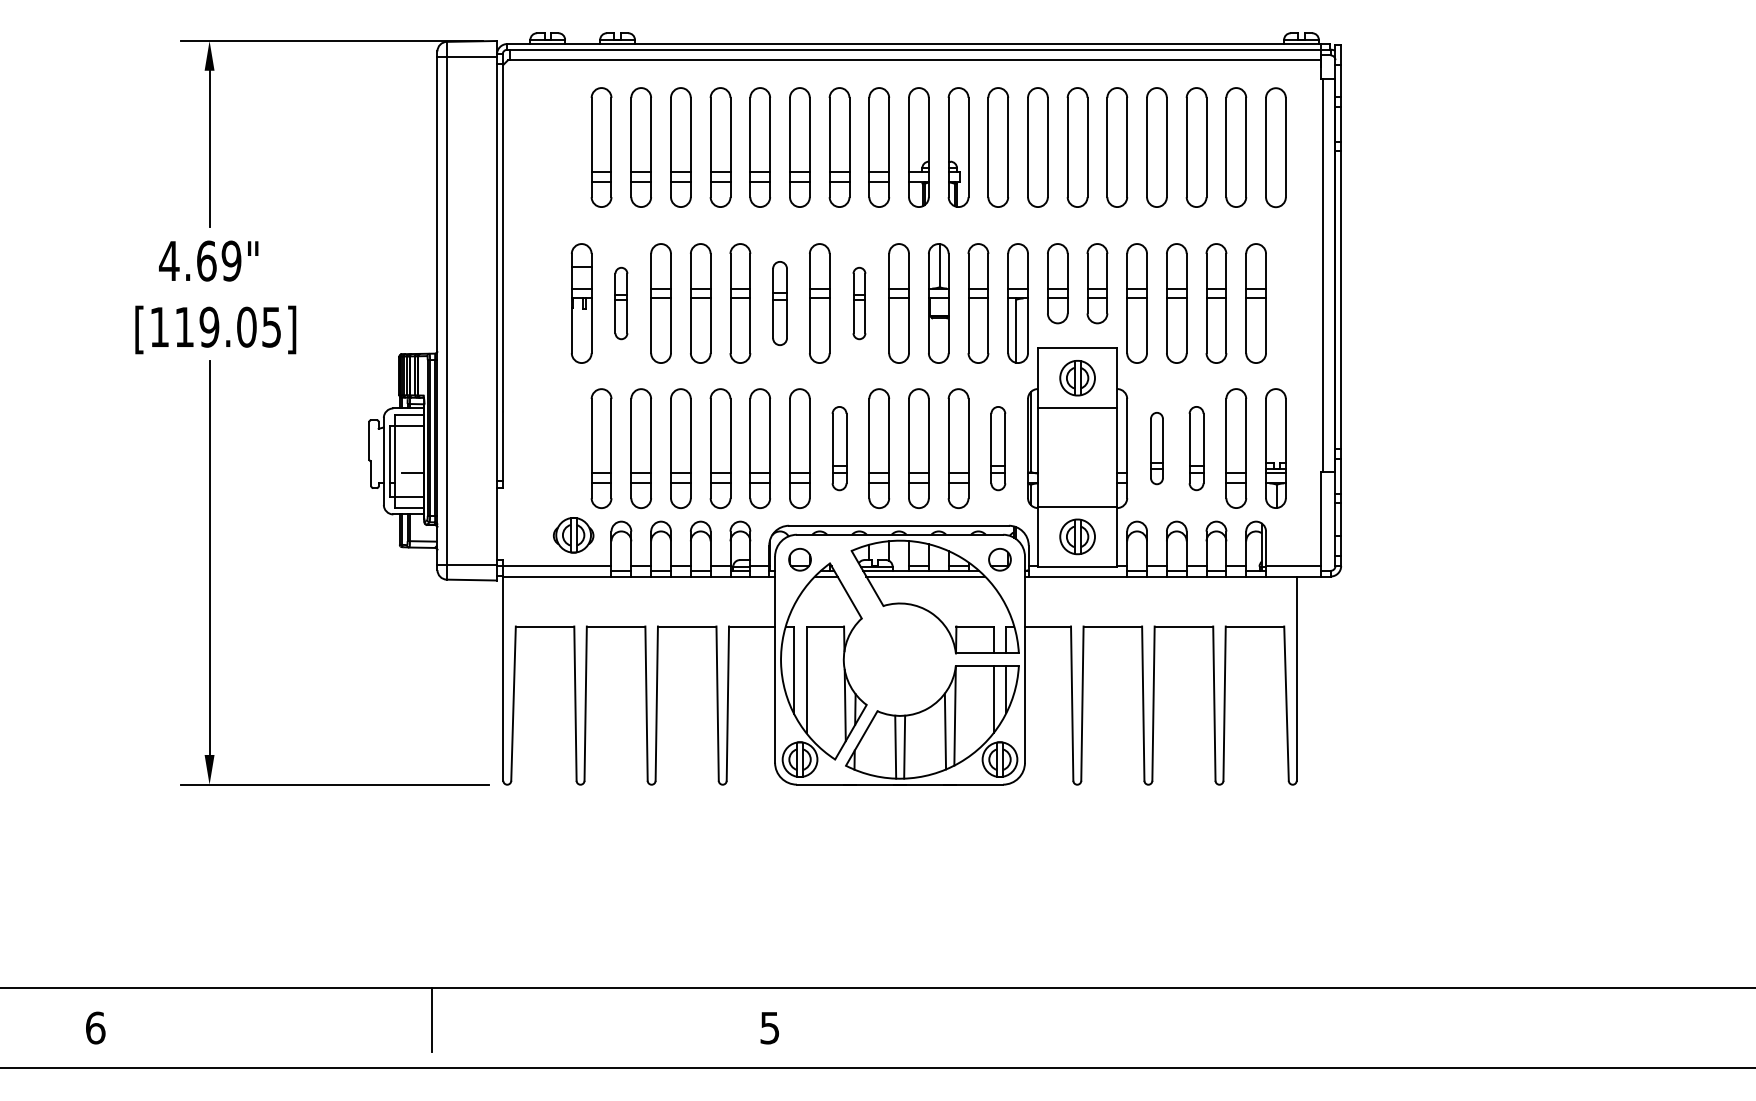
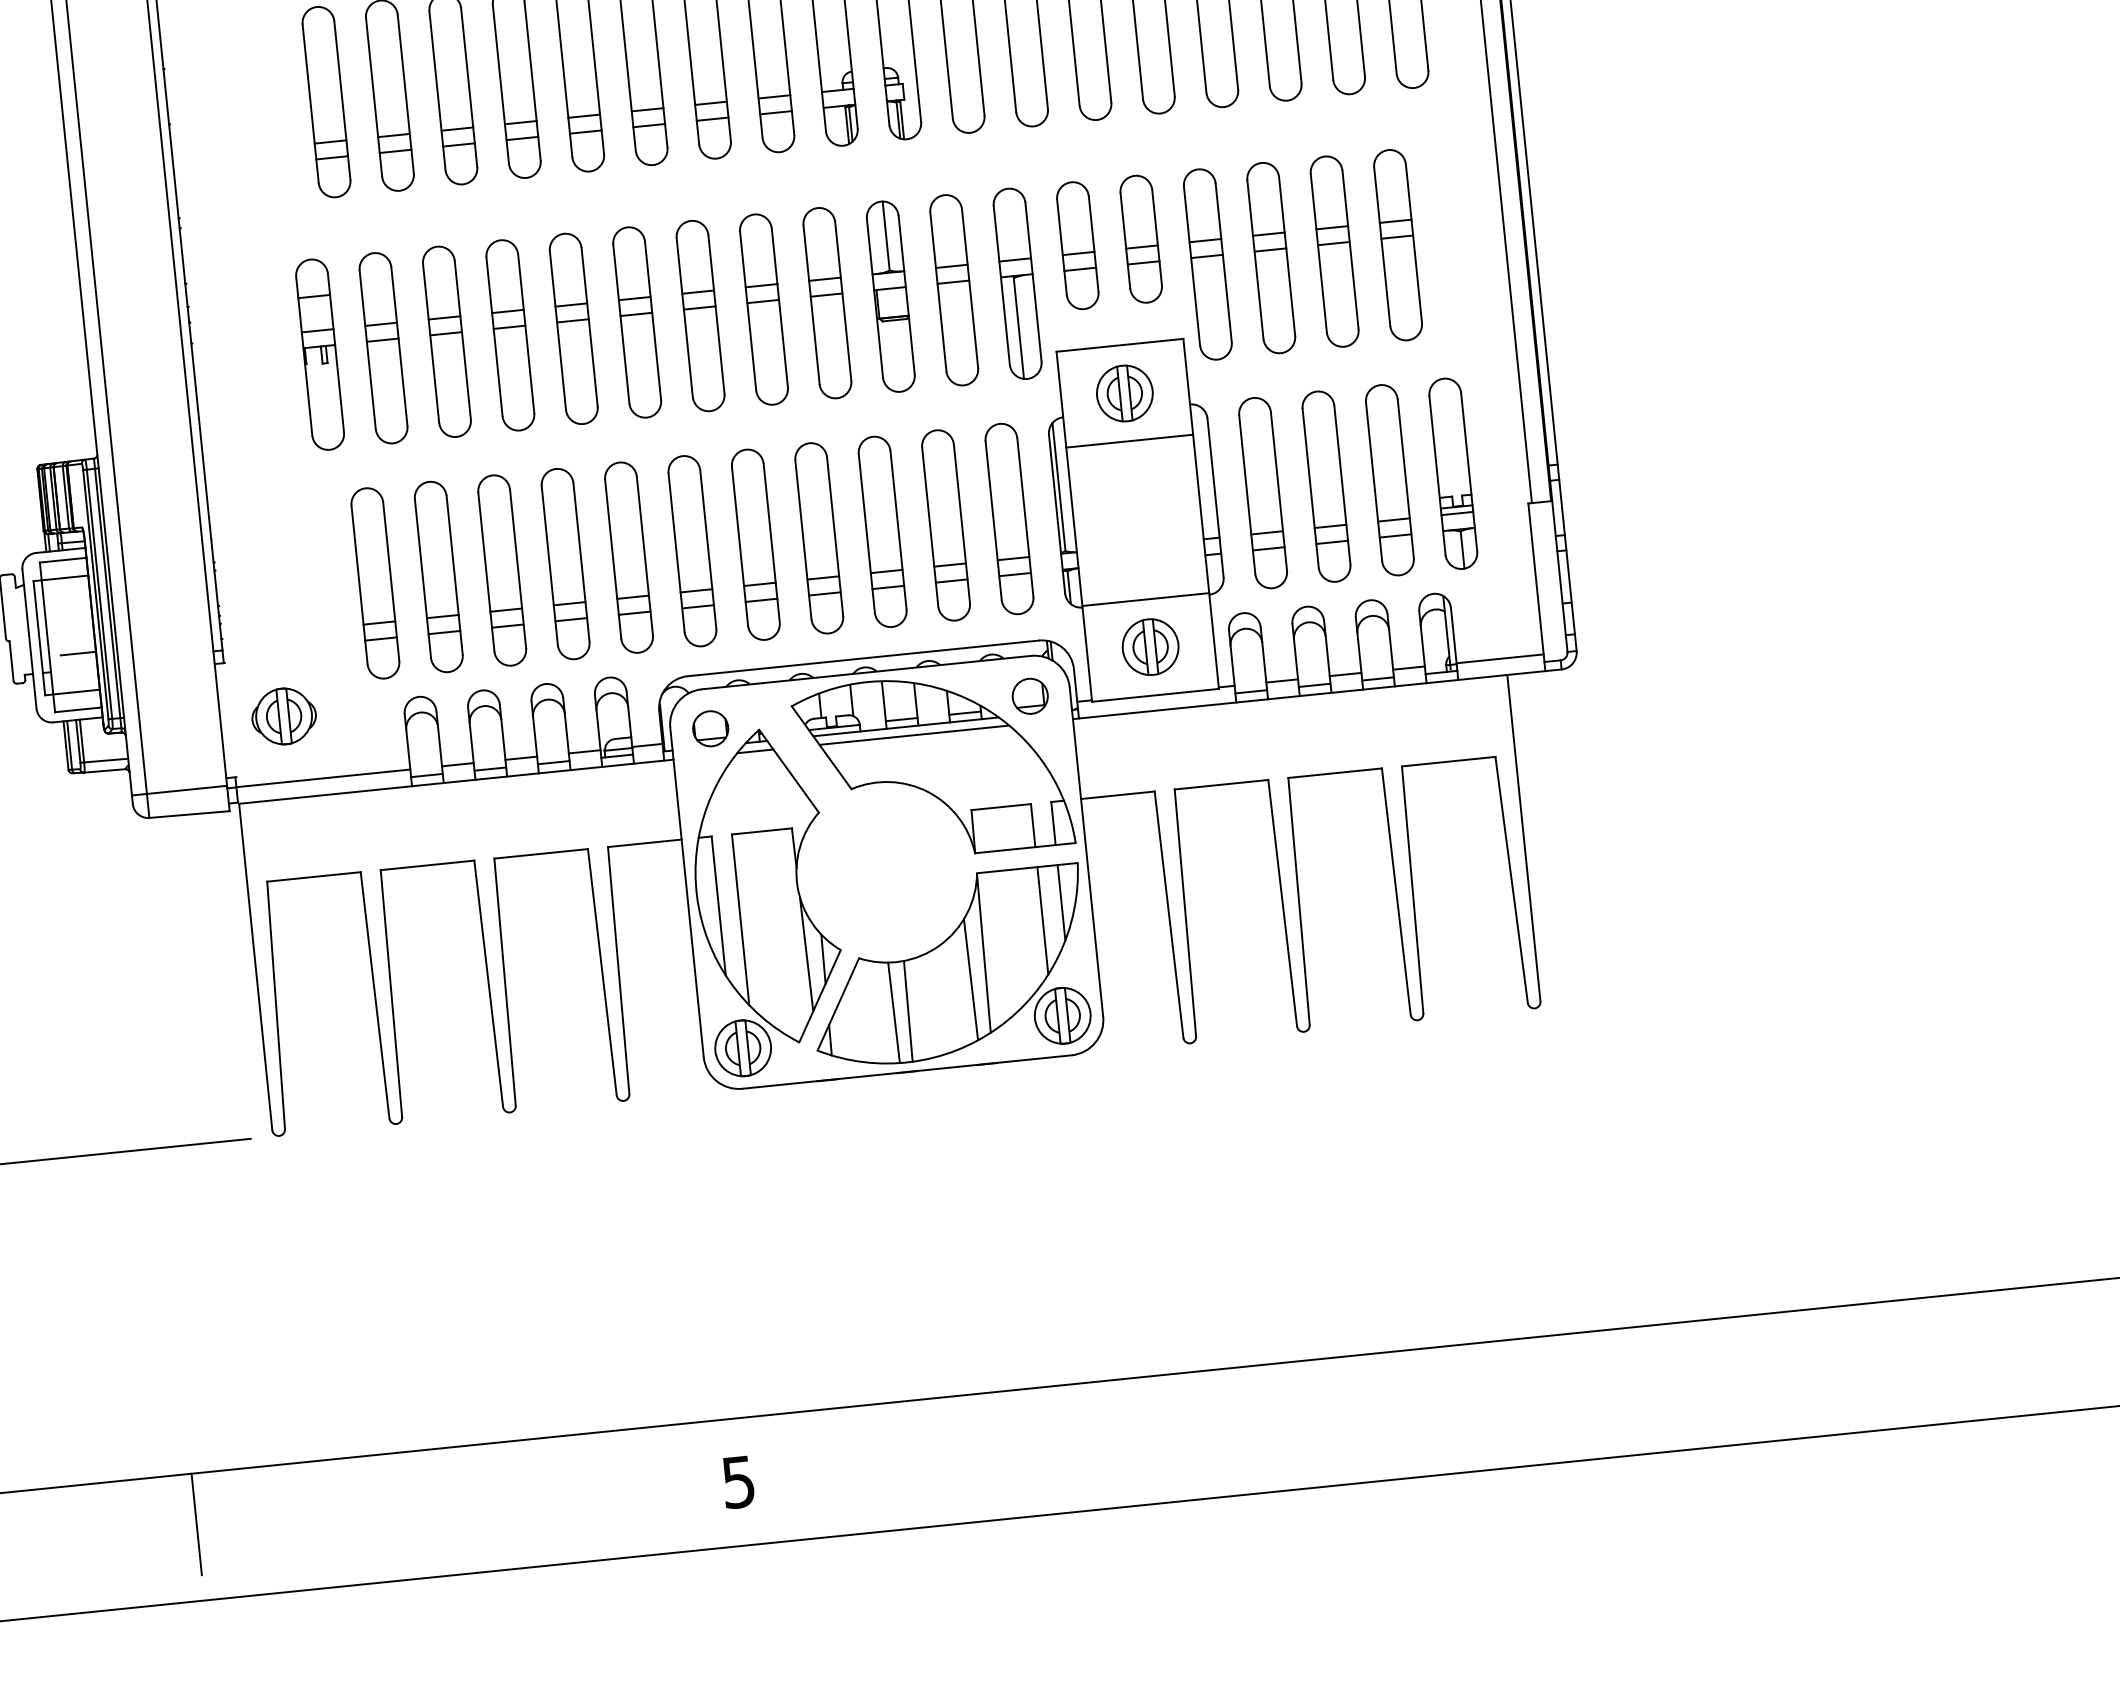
part: (621, 303) -> (383, 348), size x1.67
part: (779, 303) -> (636, 322), size x1.43
part: (859, 303) -> (764, 309), size x1.67
part: (839, 448) -> (755, 544), size x1.43
part: (998, 448) -> (1009, 518), size x1.43
part: (1156, 448) -> (1262, 493), size x1.67
part: (1196, 448) -> (1326, 486), size x1.43
part: (573, 535) -> (283, 716), moved

